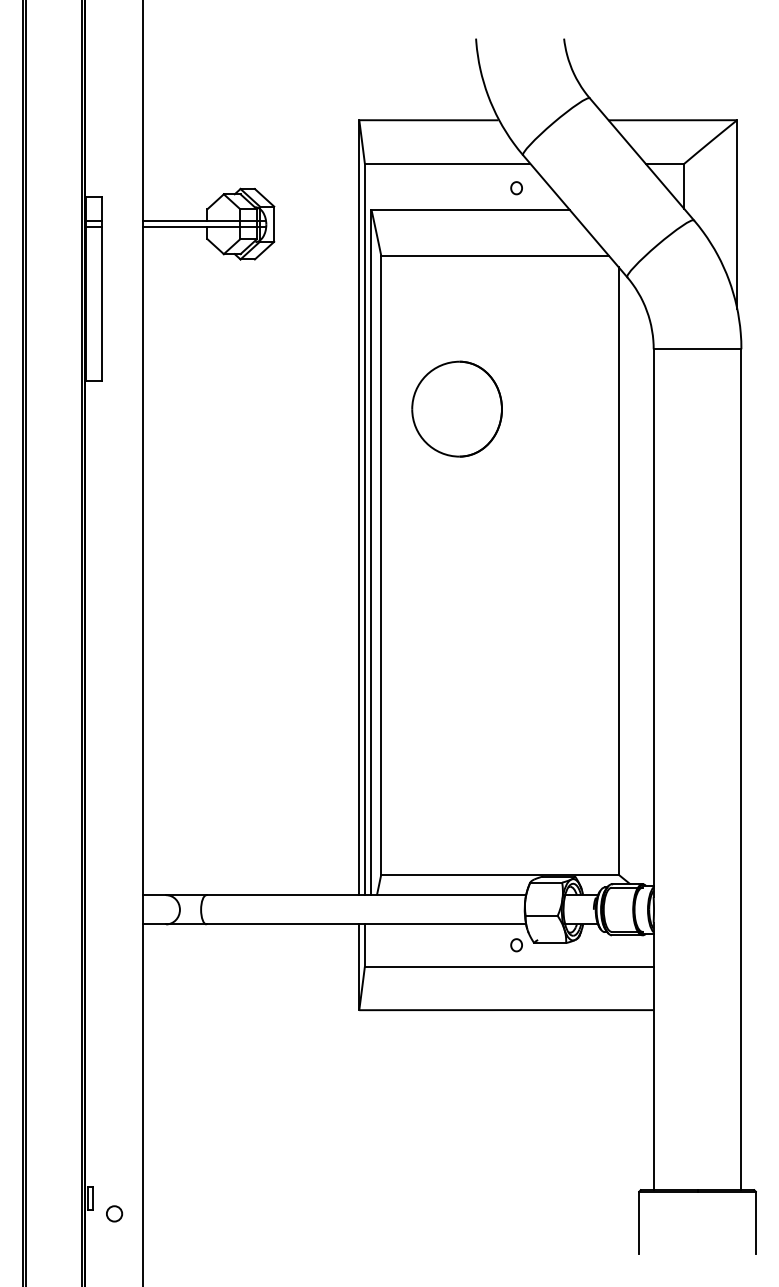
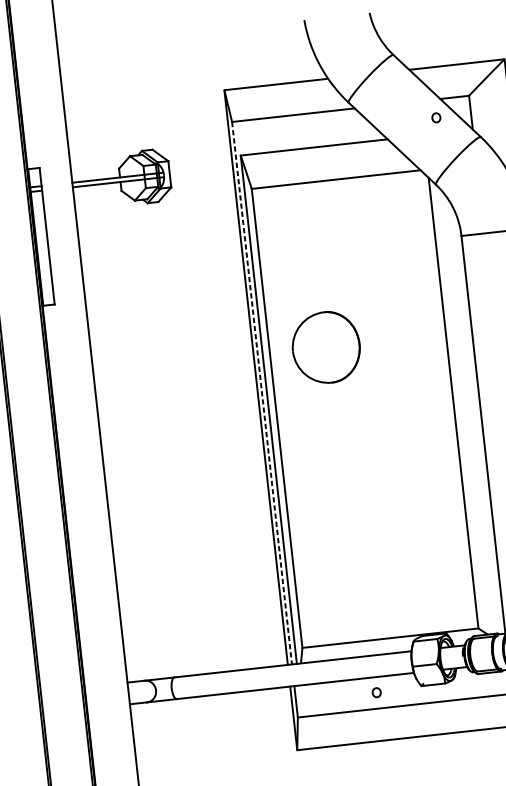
part: (516, 188) -> (436, 118), moved
part: (456, 408) -> (325, 347), moved
line: (364, 529) -> (261, 393), solid -> dashed
part: (516, 945) -> (376, 692), moved

